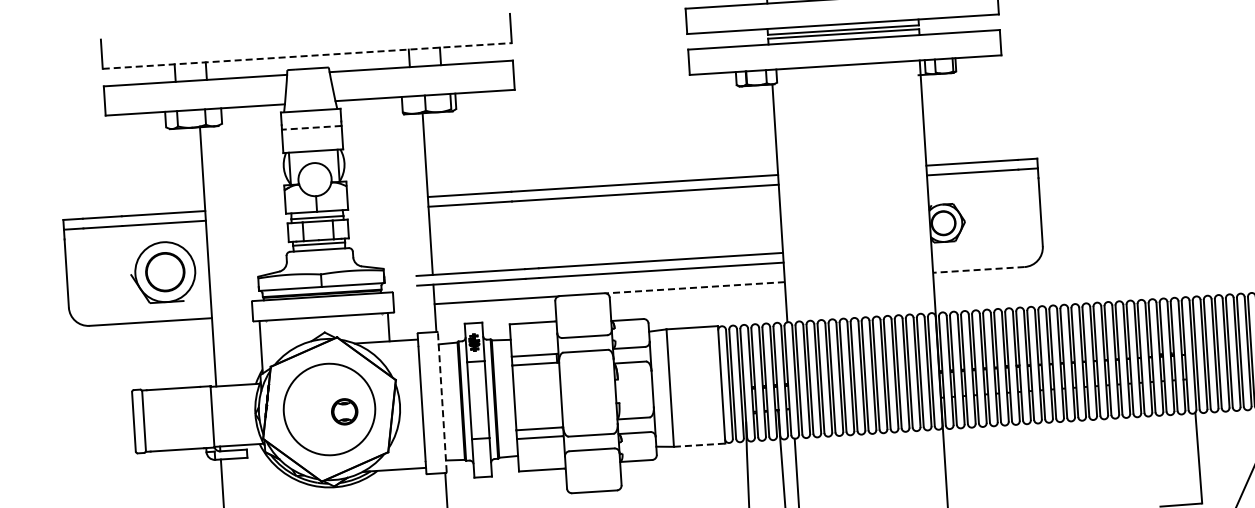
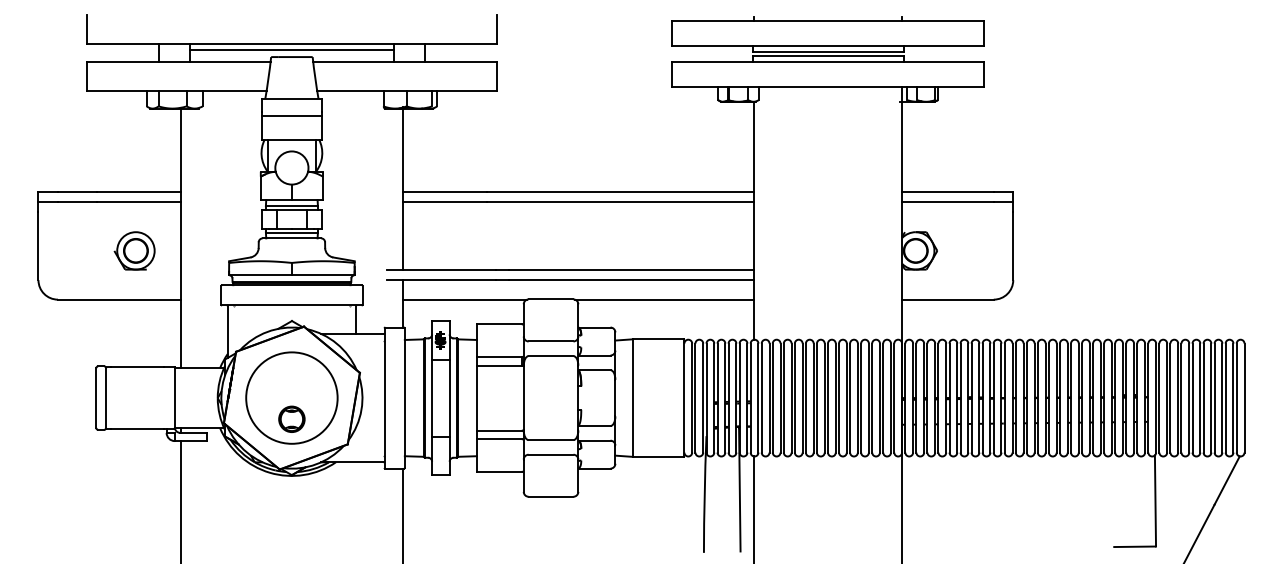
line: (306, 56) -> (291, 44), dashed -> solid
line: (307, 62) -> (291, 50), added
line: (311, 128) -> (291, 116), dashed -> solid
line: (978, 269) -> (947, 299), dashed -> solid
part: (162, 271) -> (134, 250), size x0.62
line: (694, 287) -> (663, 299), dashed -> solid
line: (442, 402) -> (404, 398), dashed -> solid
part: (344, 411) -> (291, 418), moved
line: (699, 444) -> (658, 456), dashed -> solid

